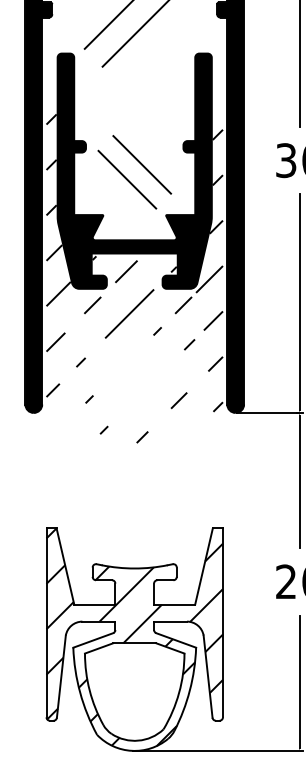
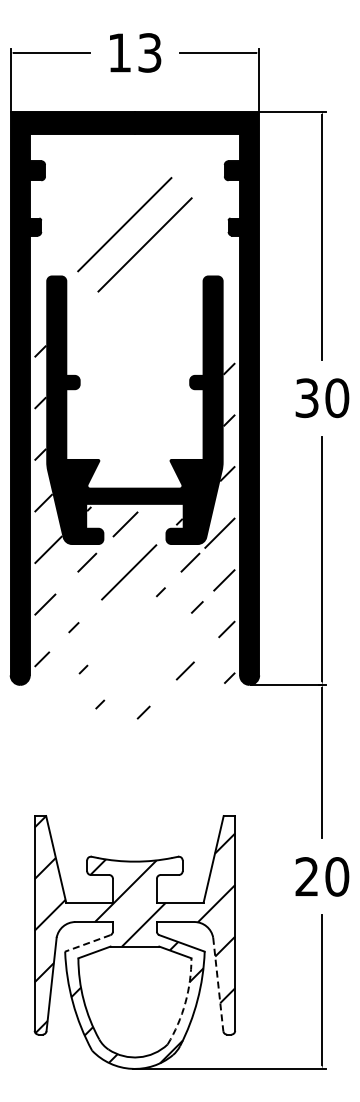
line: (142, 164) -> (143, 402), removed
line: (127, 179) -> (126, 419), removed
line: (92, 640) -> (87, 943), solid -> dashed
line: (208, 676) -> (218, 984), solid -> dashed
arc: (179, 692) -> (185, 1002), solid -> dashed

